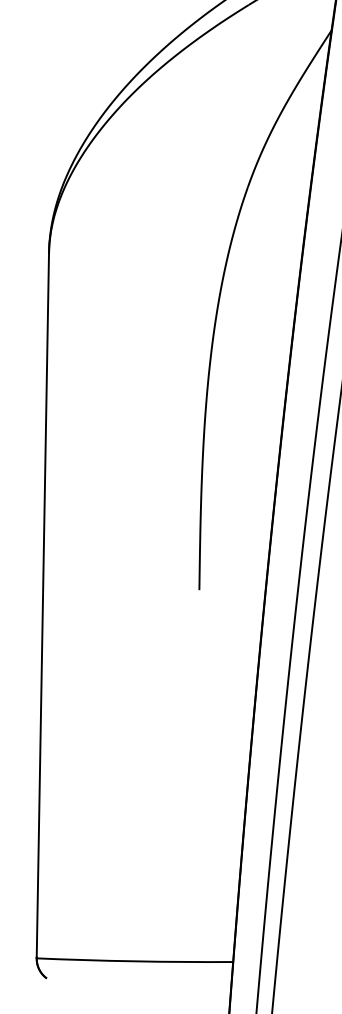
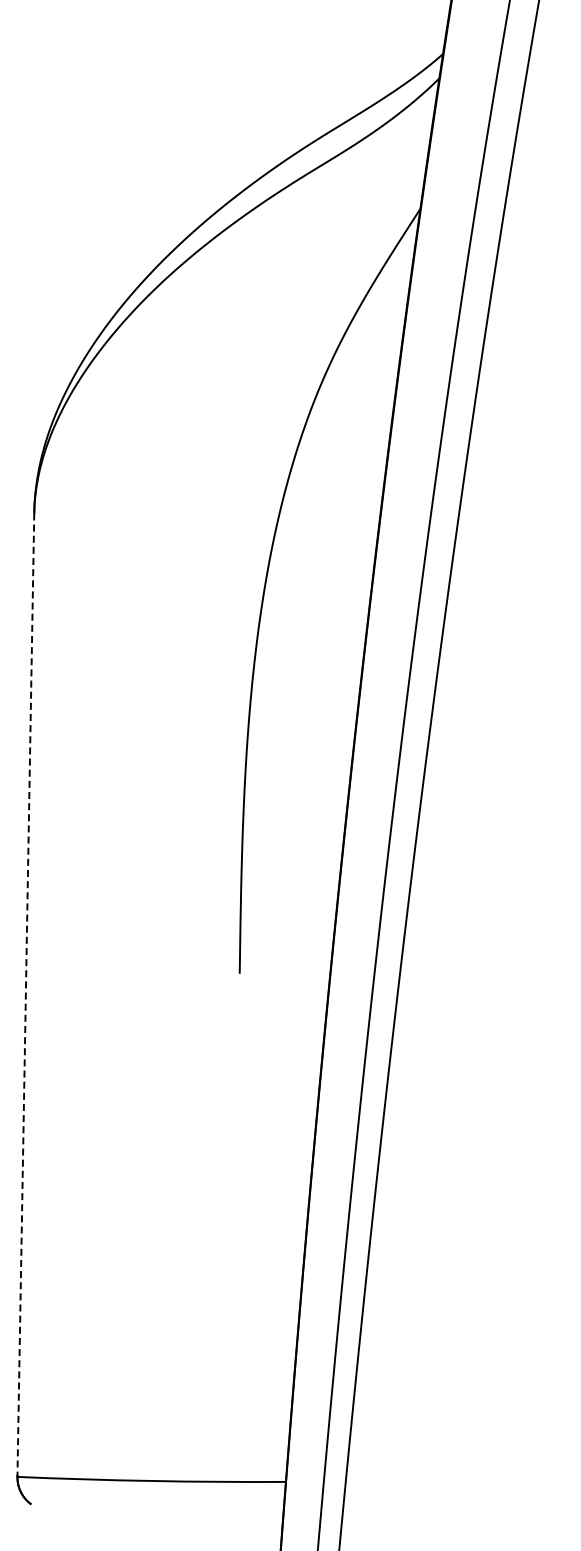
line: (42, 606) -> (25, 995), solid -> dashed

